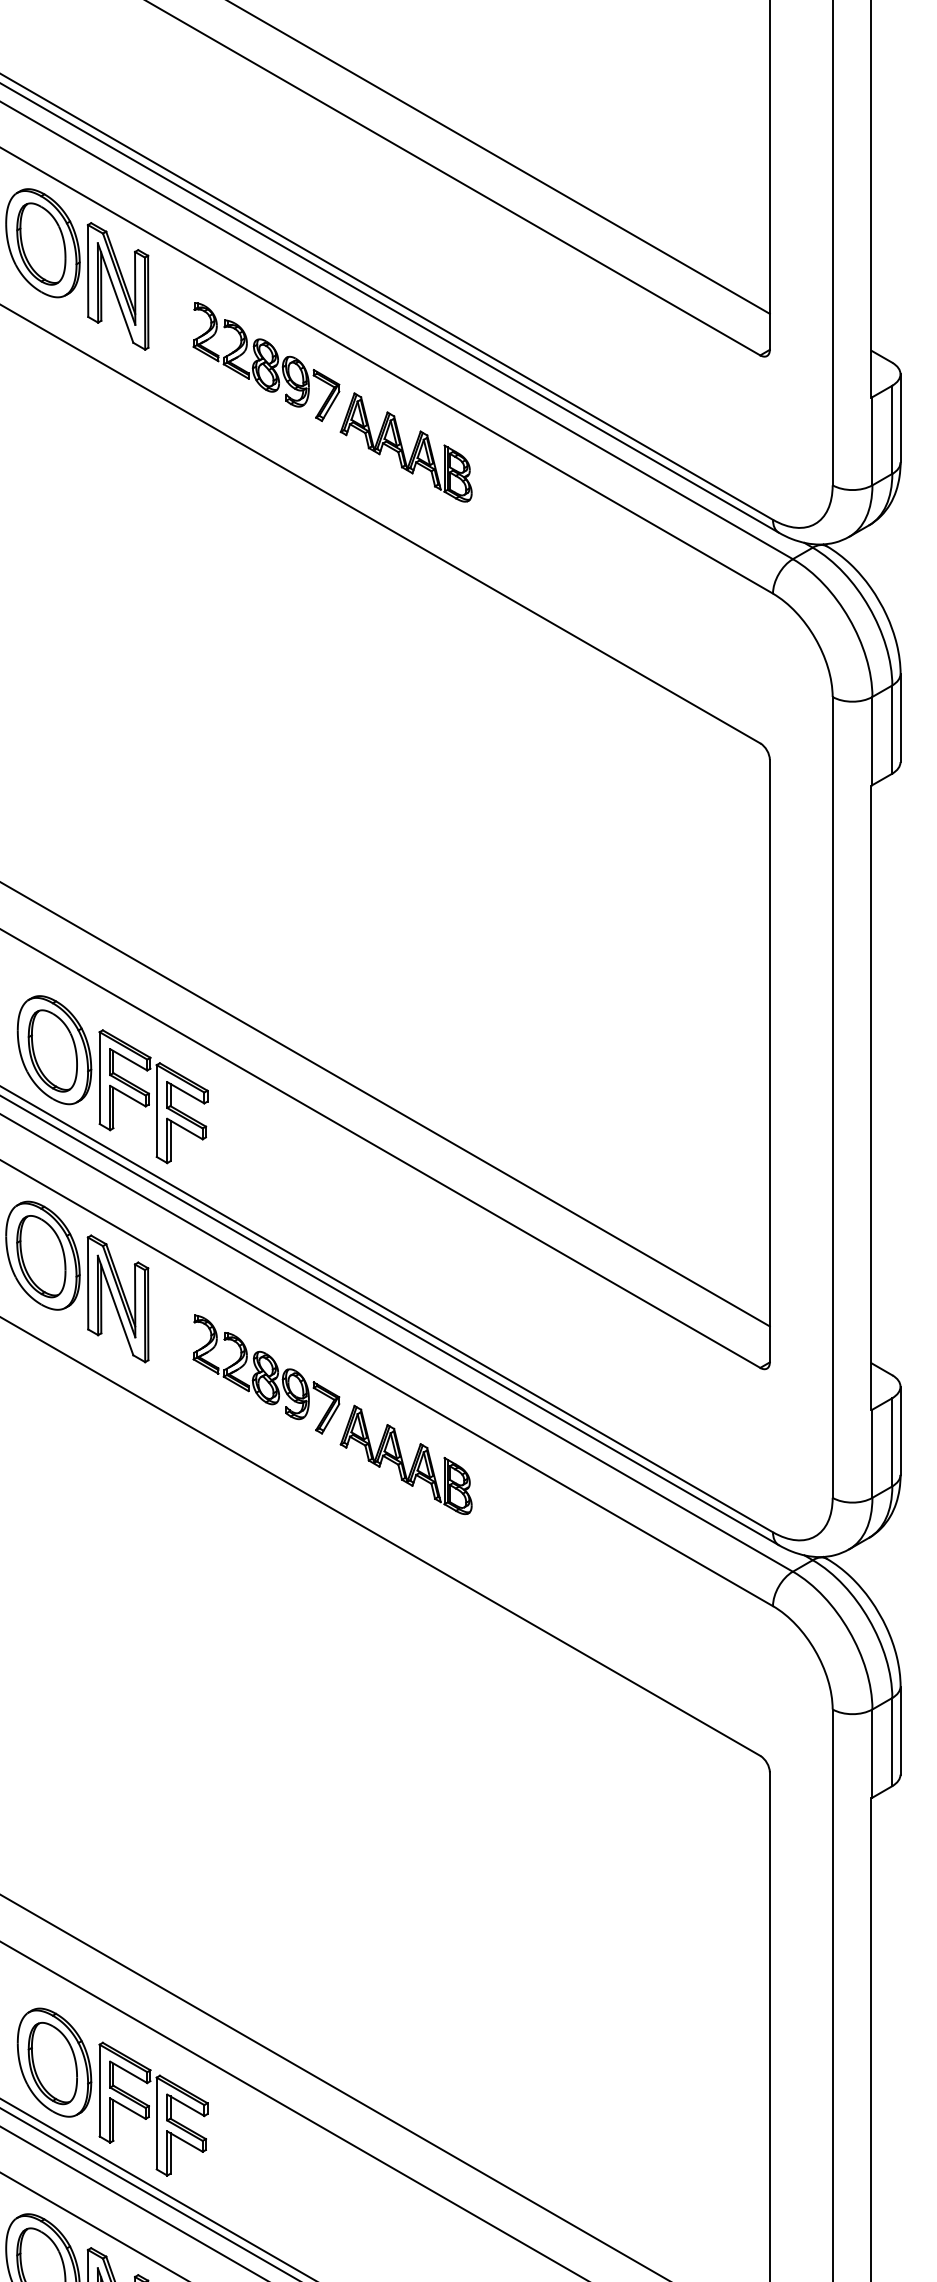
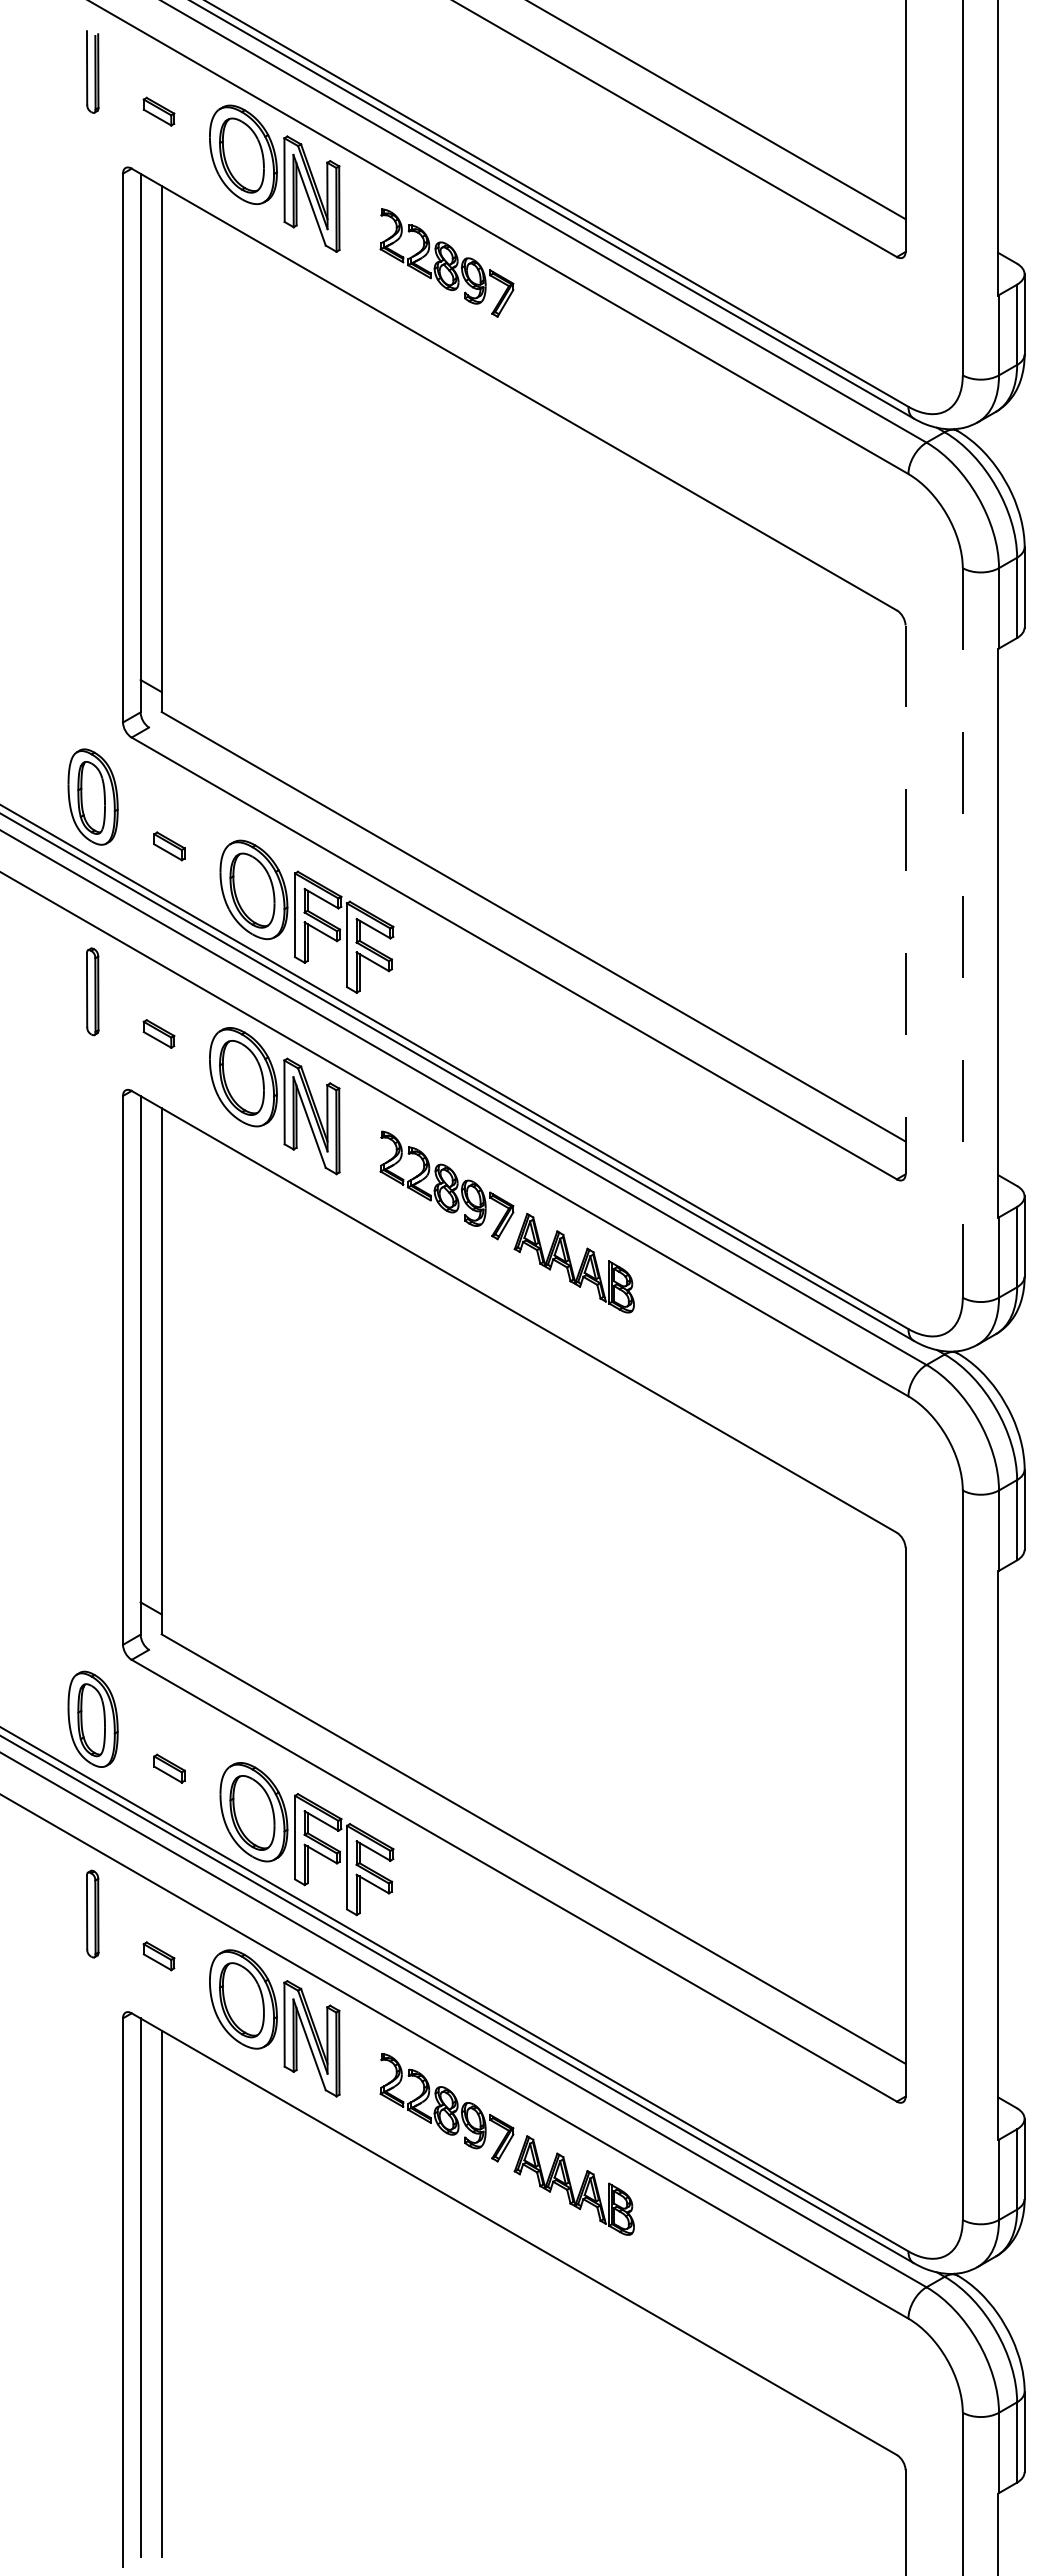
part: (405, 447) -> (573, 340), removed
line: (769, 1061) -> (905, 900), solid -> dashed
line: (832, 1096) -> (962, 932), solid -> dashed

